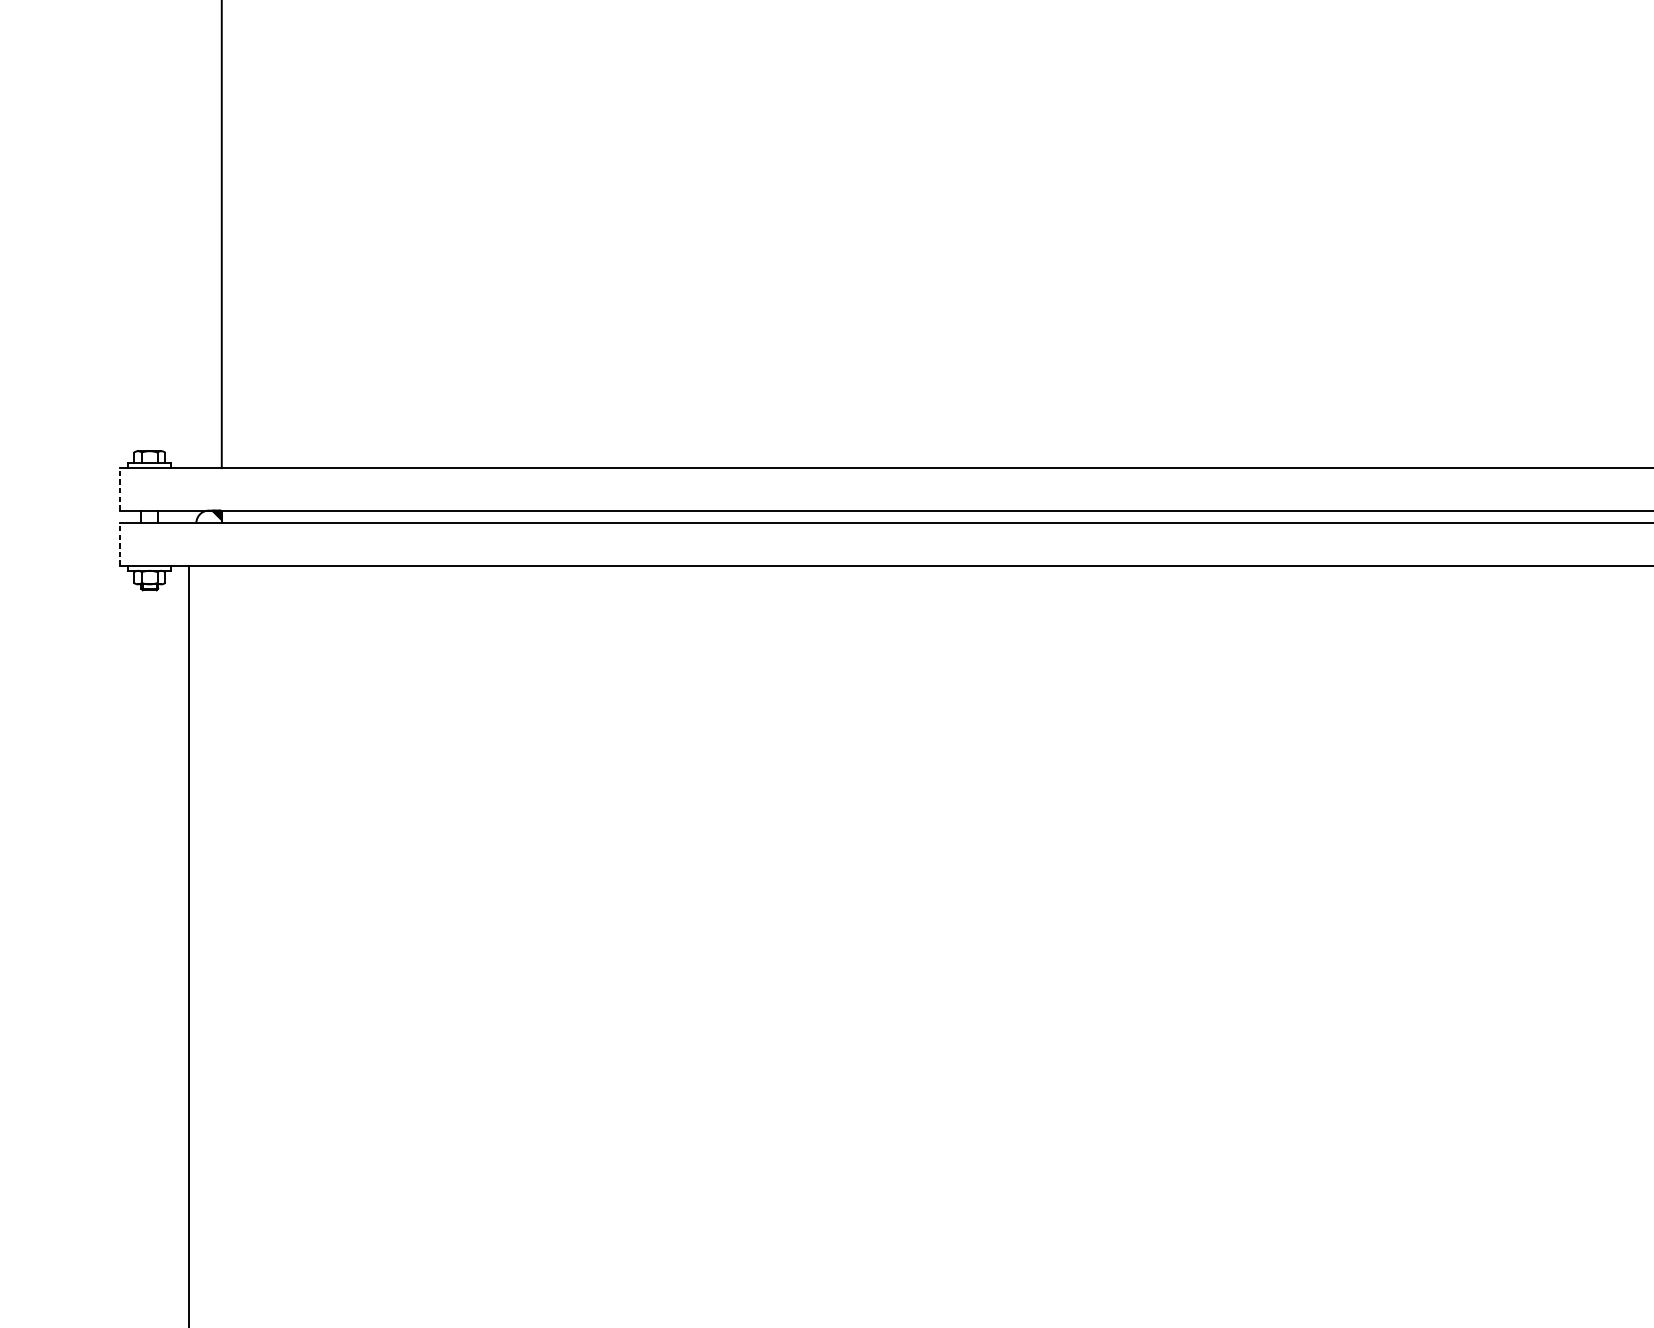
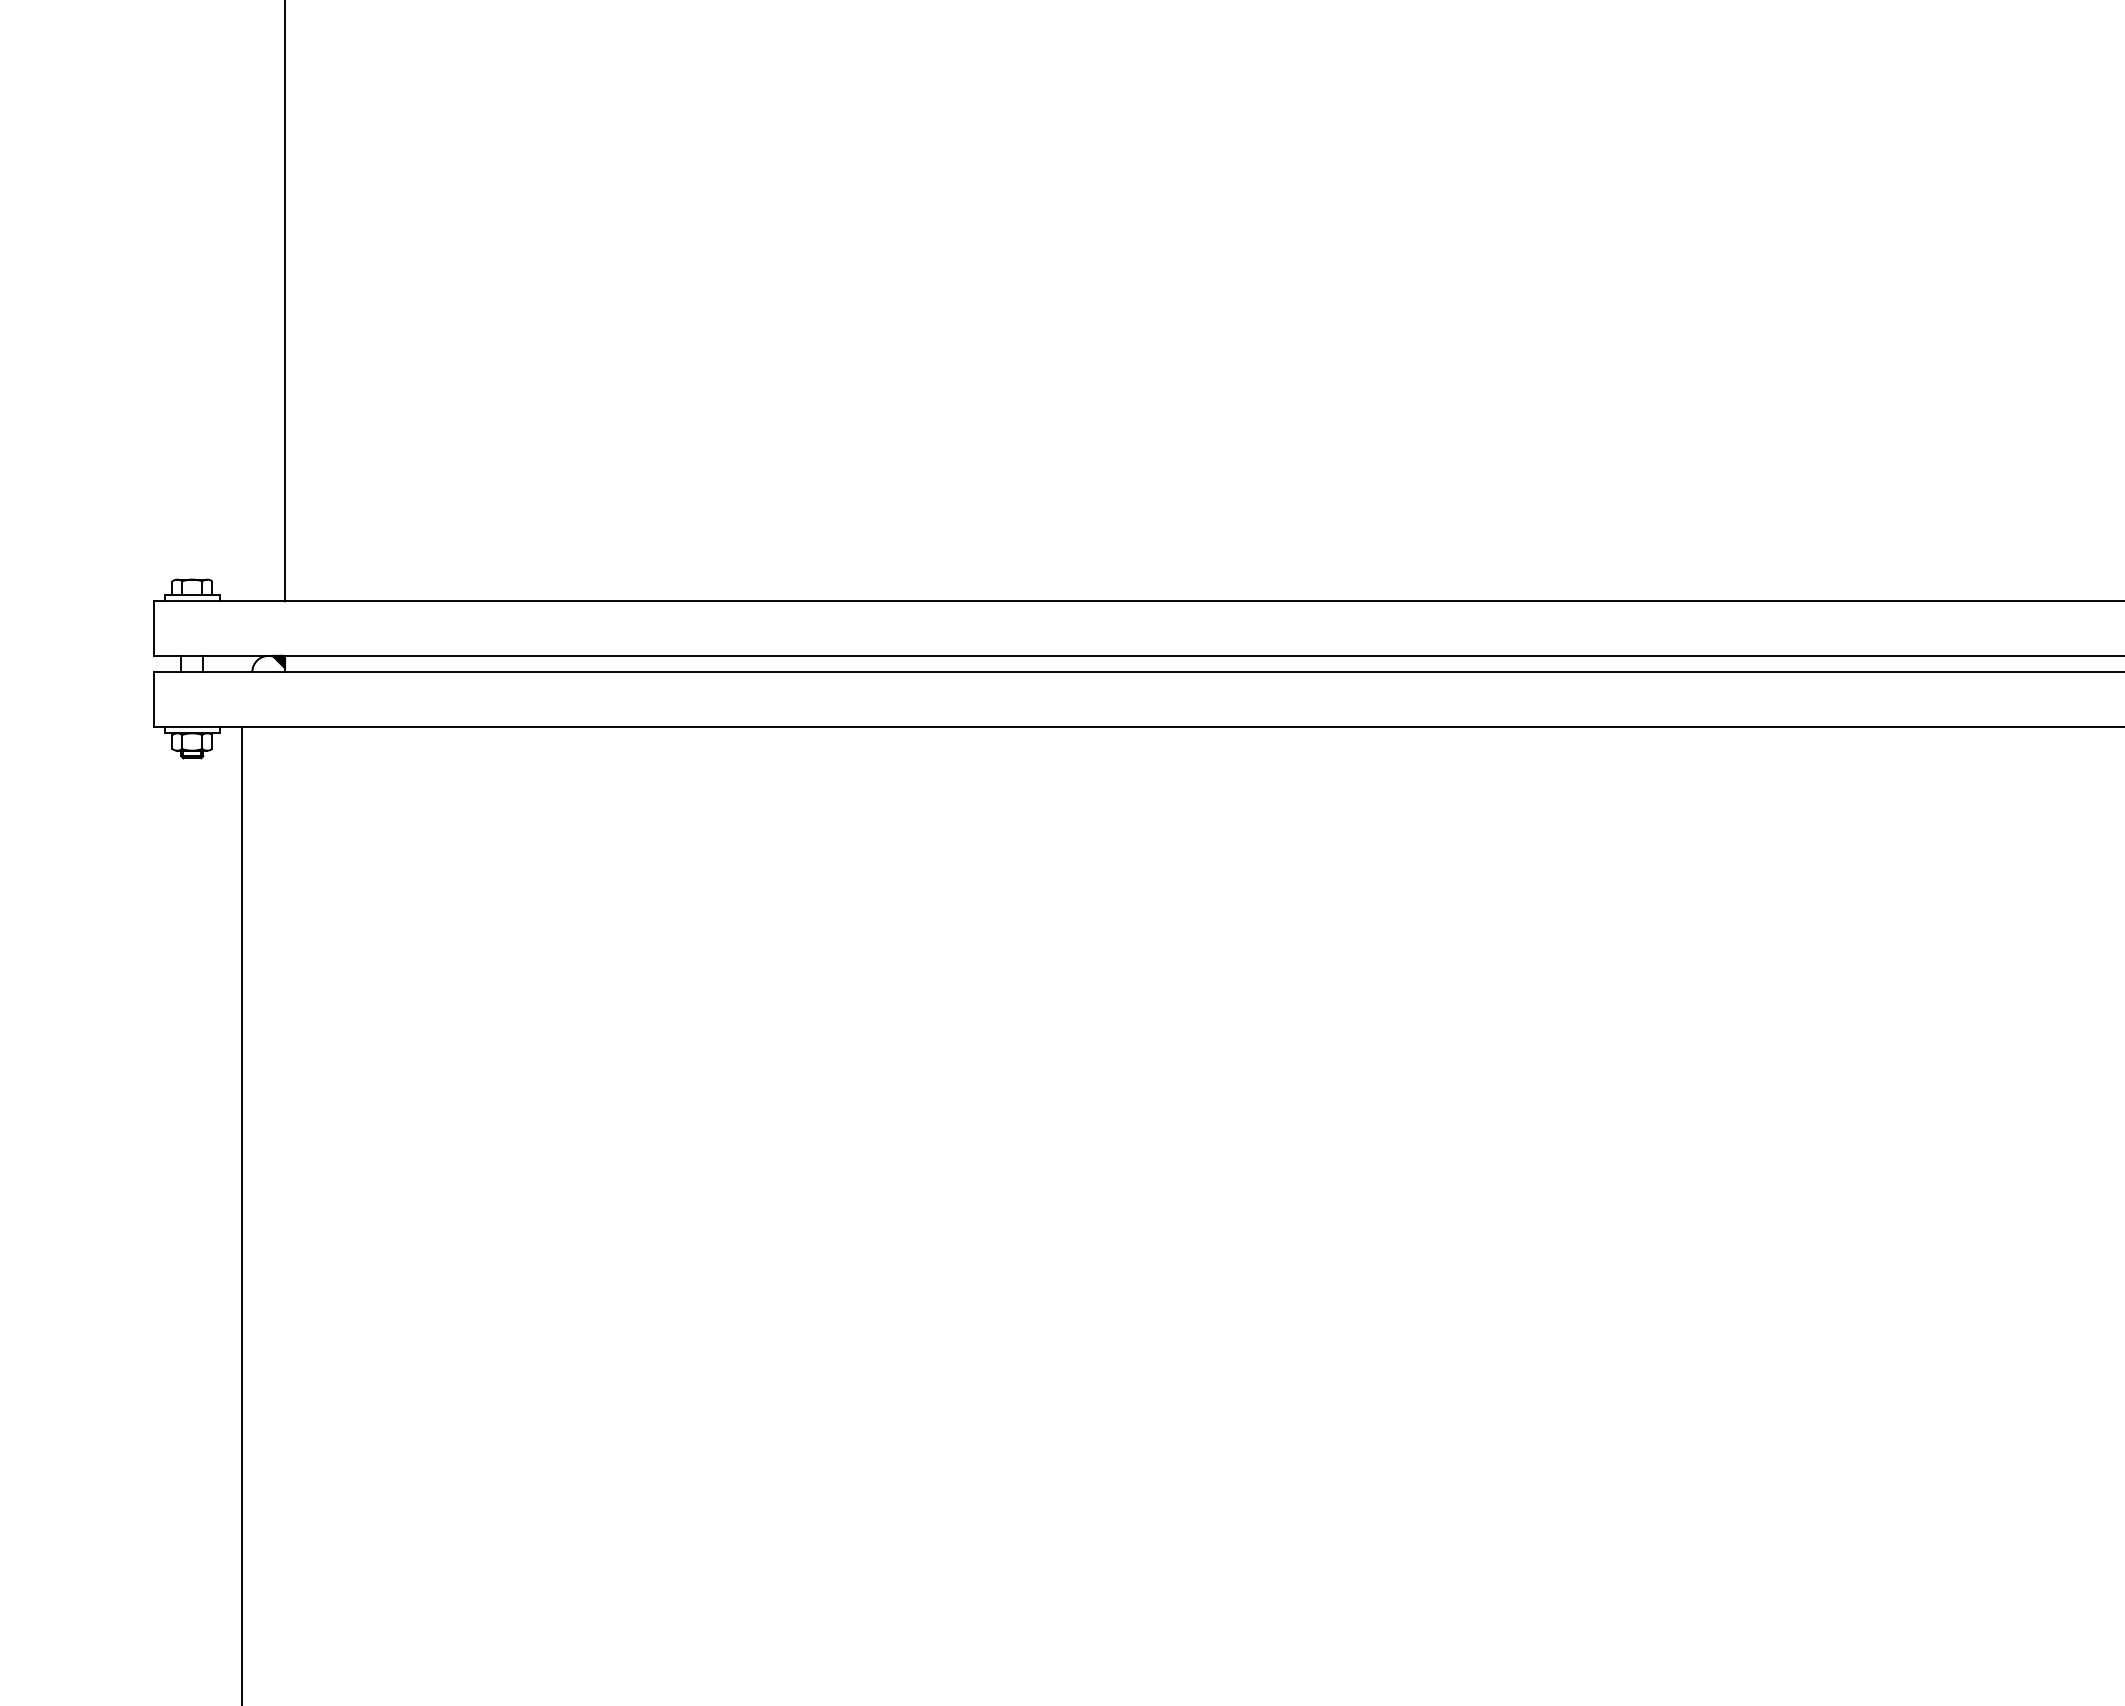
line: (120, 489) -> (154, 628), dashed -> solid
line: (120, 544) -> (154, 699), dashed -> solid

